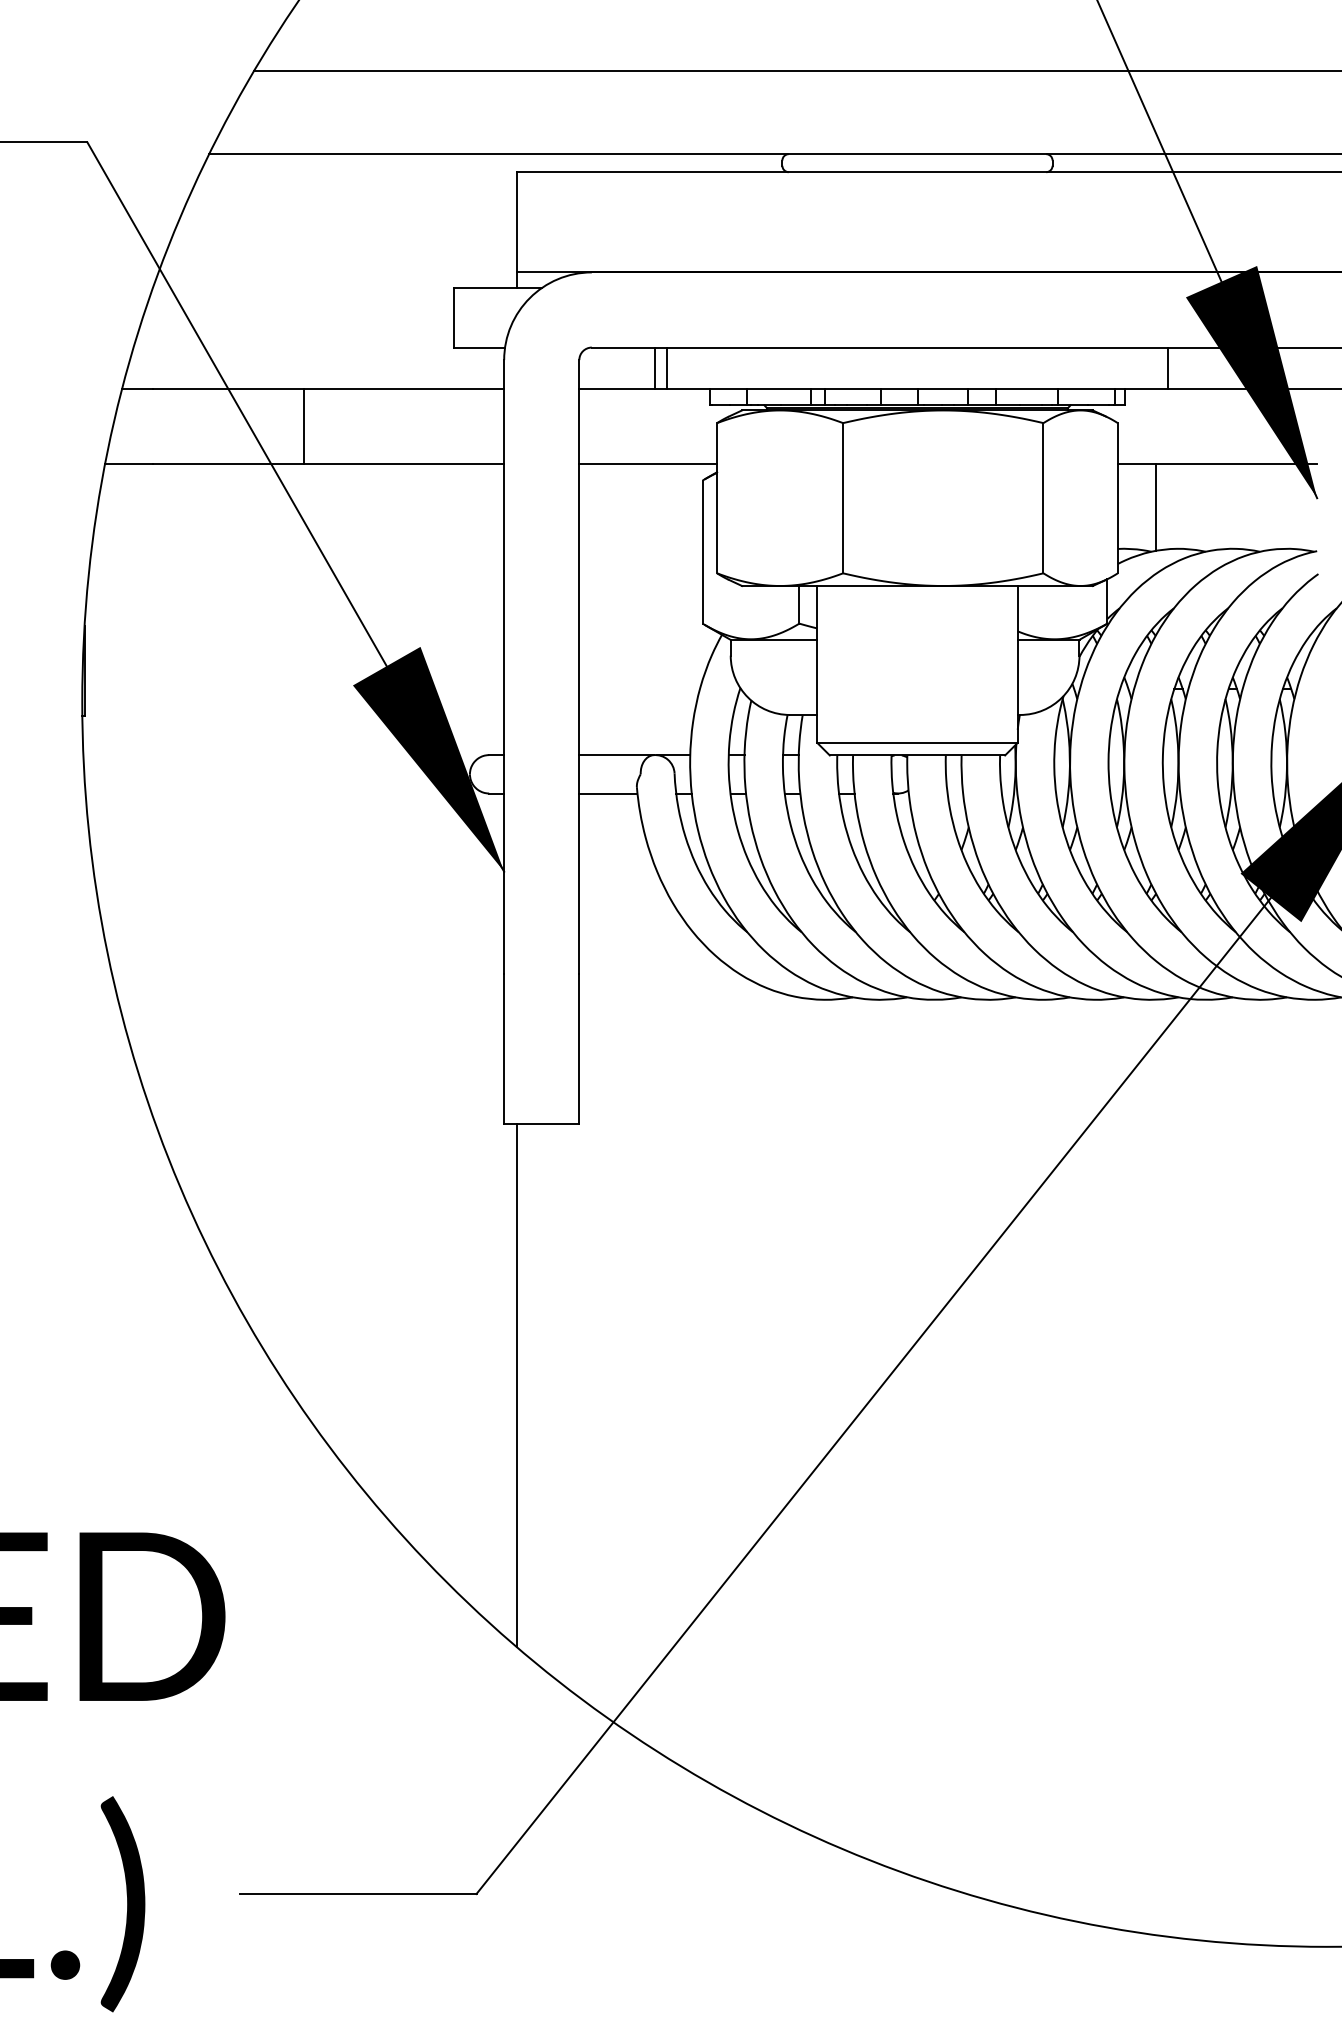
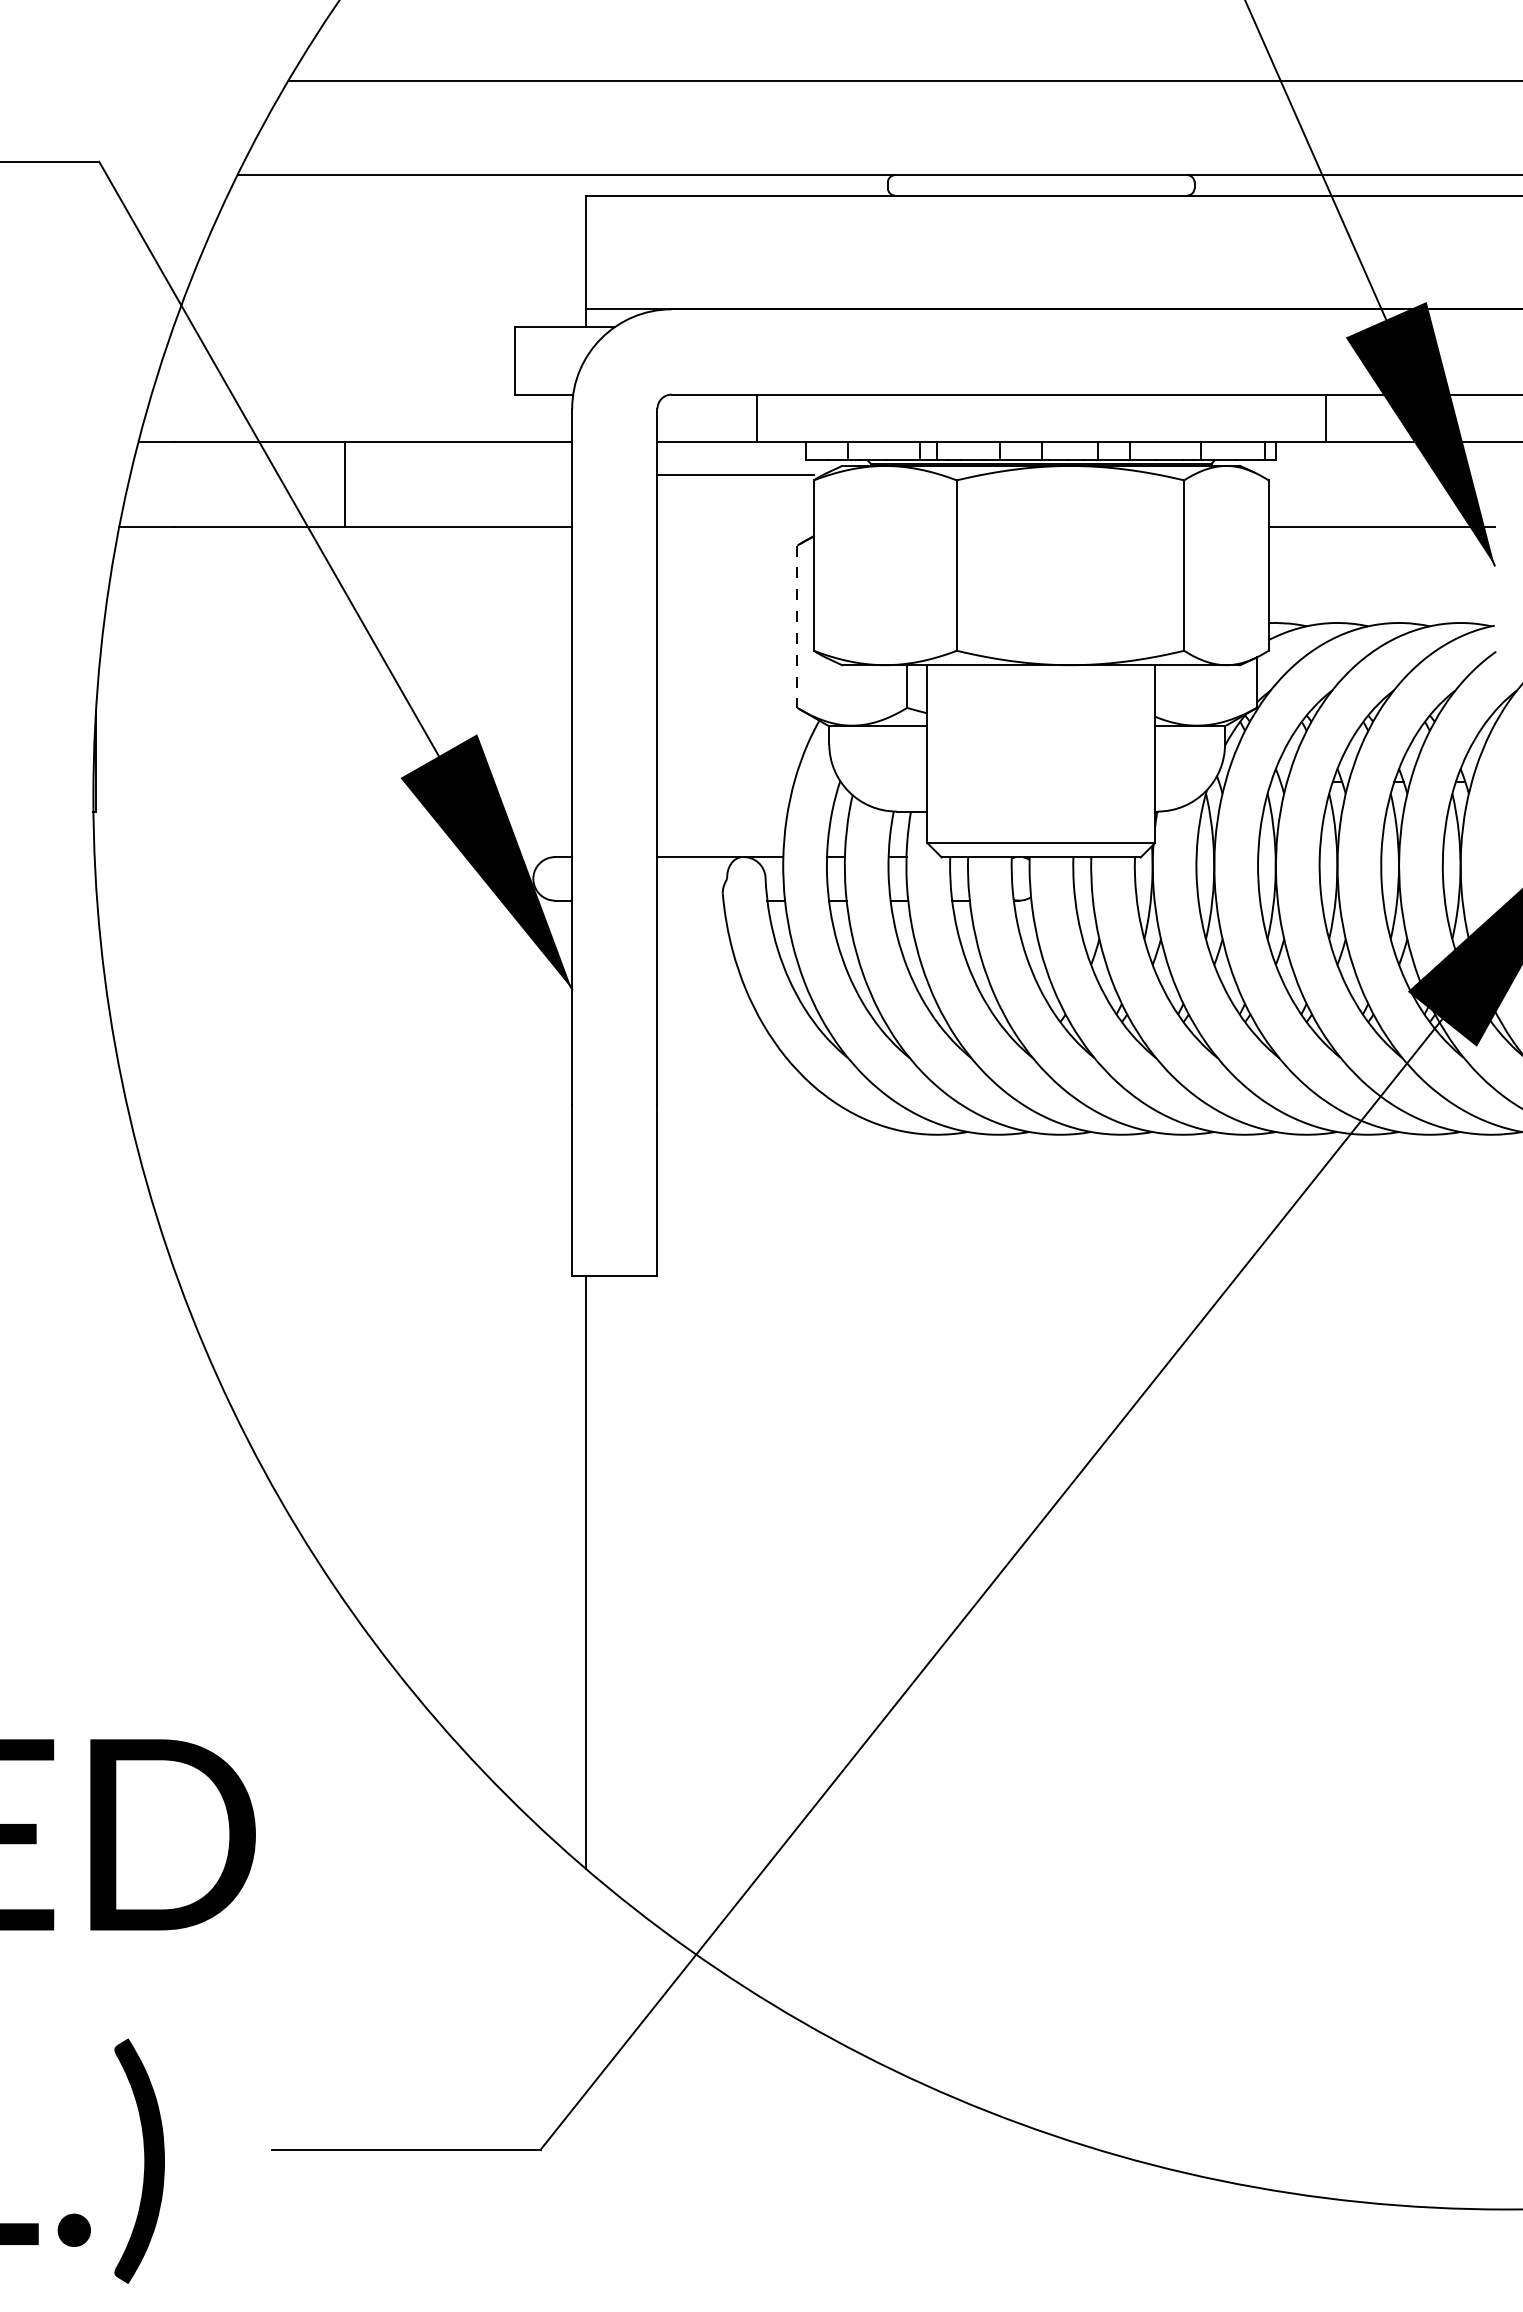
line: (654, 367) -> (742, 417), removed
line: (648, 464) -> (735, 475), moved
line: (1155, 507) -> (1311, 576), removed
line: (702, 552) -> (797, 627), solid -> dashed
line: (608, 793) -> (690, 900), removed

